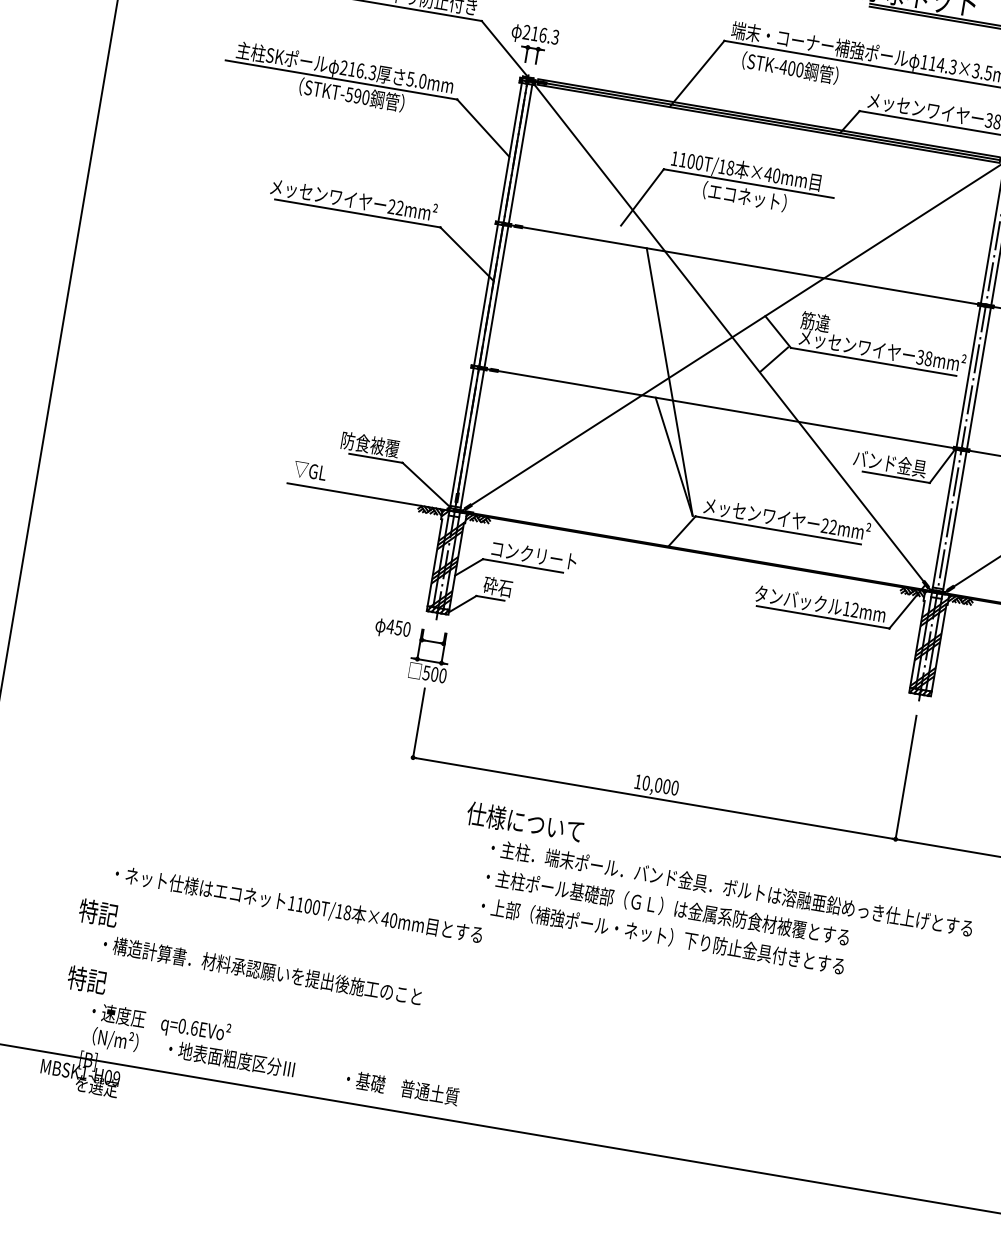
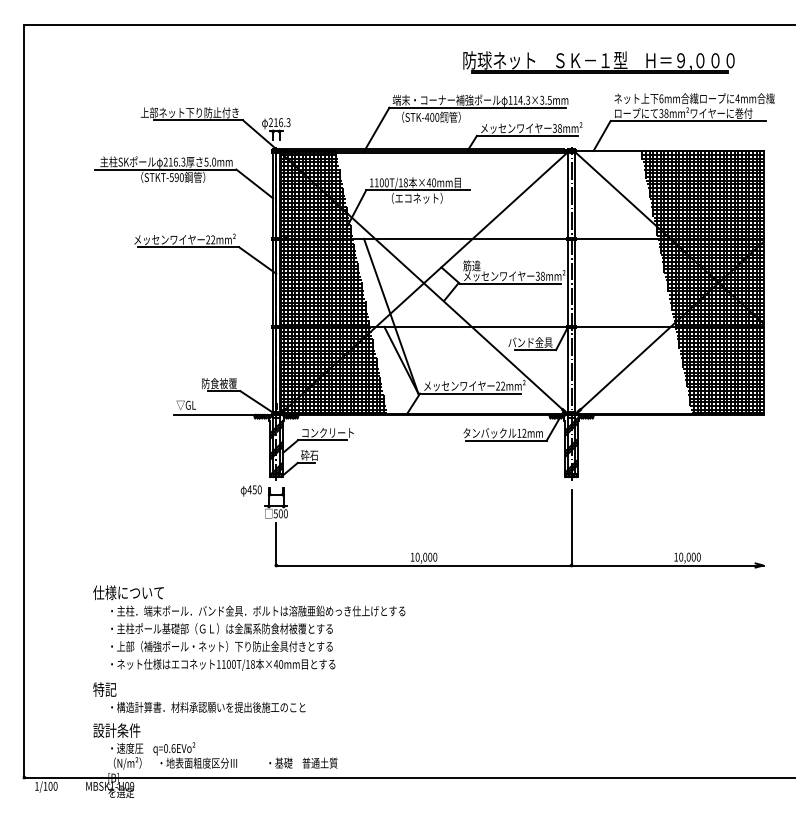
hatch: (584, 310) -> (333, 282), added
text: (715, 897) -> (249, 618), moved
text: (106, 983) -> (116, 730), 特記 -> 設計条件

